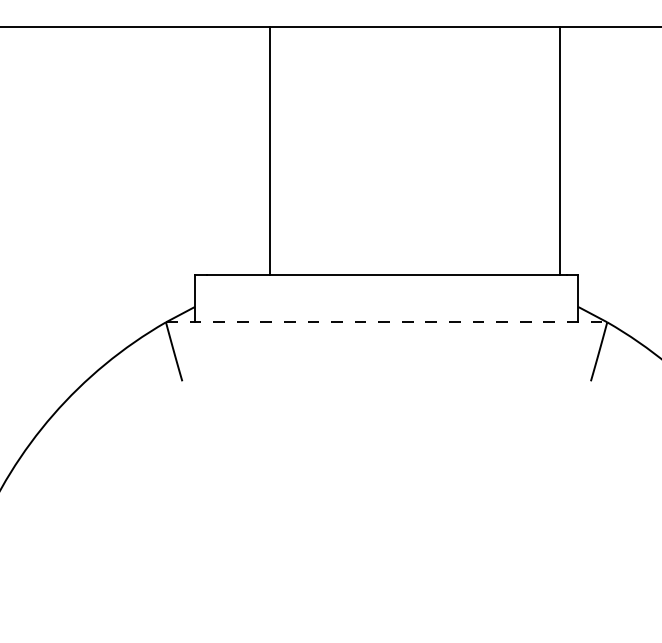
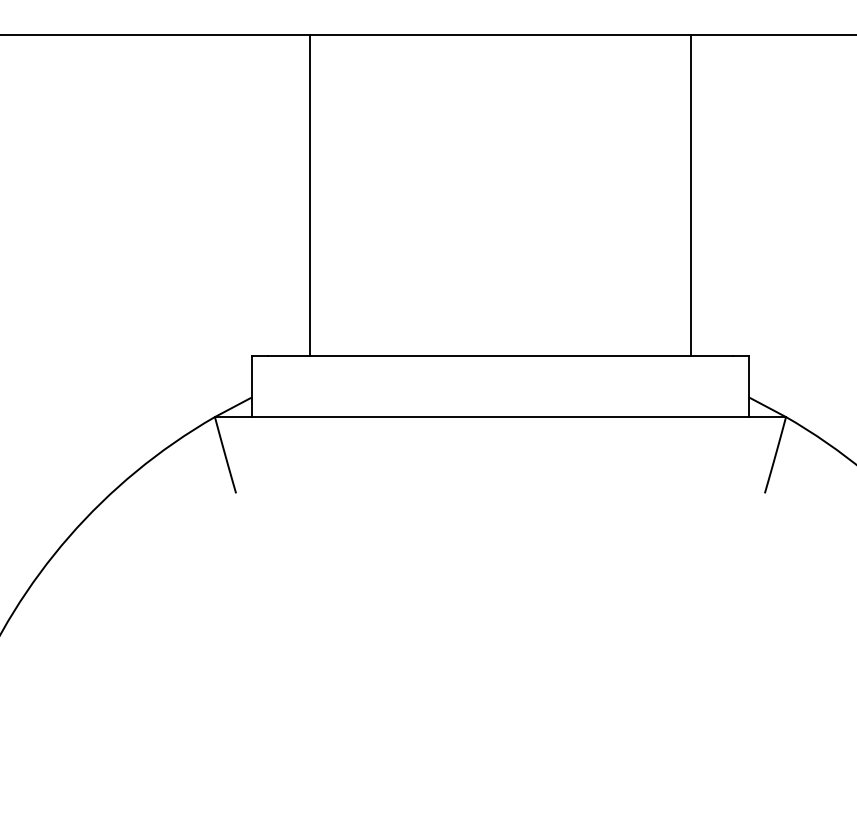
line: (269, 151) -> (309, 195), moved
line: (560, 151) -> (691, 195), moved
line: (386, 322) -> (500, 417), dashed -> solid

